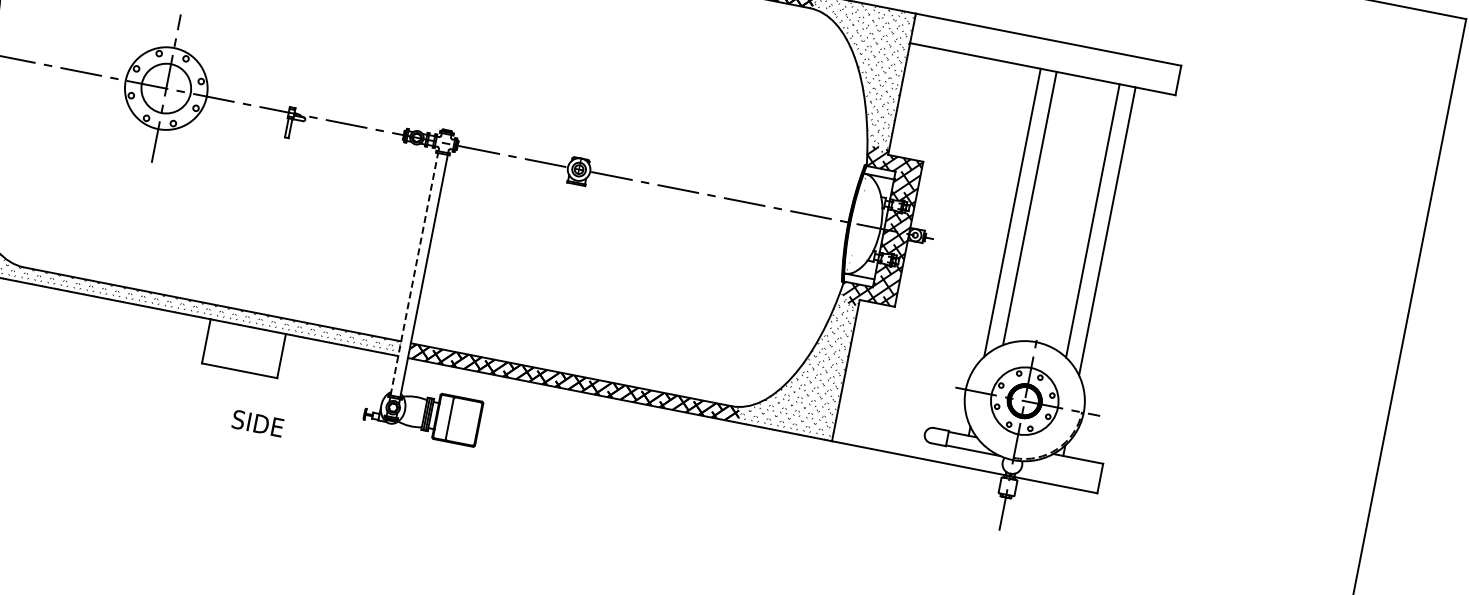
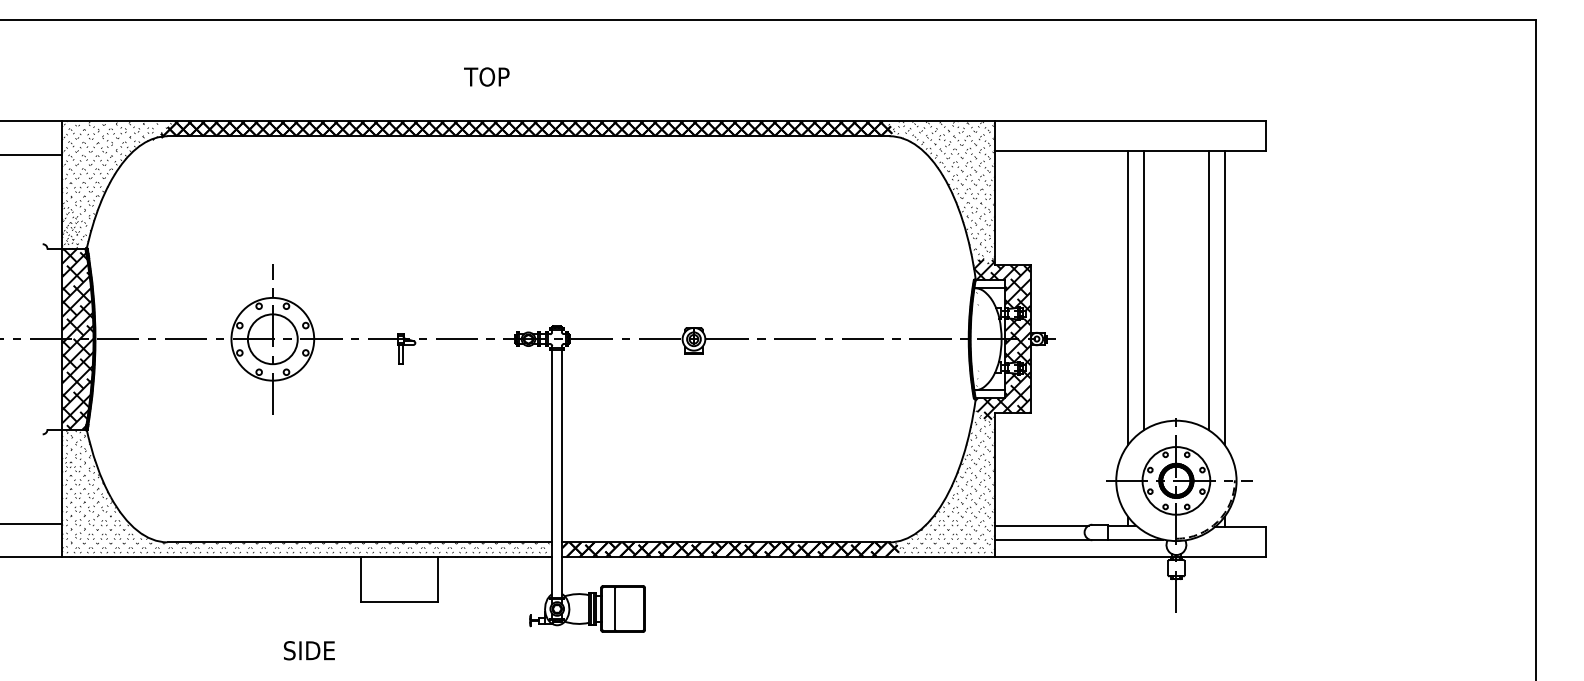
line: (414, 273) -> (552, 473), dashed -> solid
line: (883, 418) -> (1041, 525), added
text: (258, 423) -> (309, 650), moved
line: (881, 432) -> (1041, 539), added

